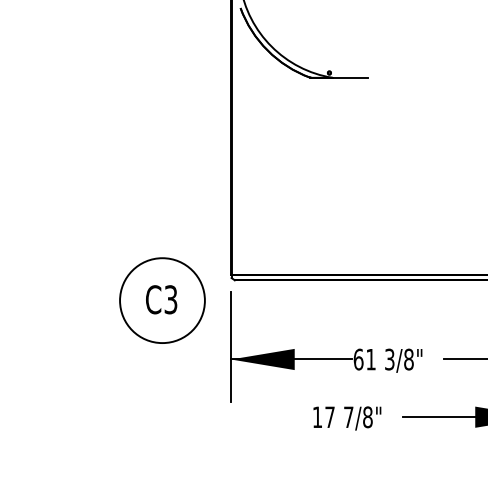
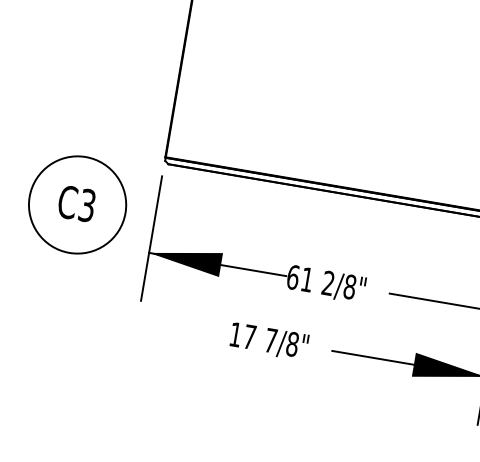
part: (162, 300) -> (77, 204), moved
text: (389, 359) -> (328, 283), 3/8" -> 2/8"

